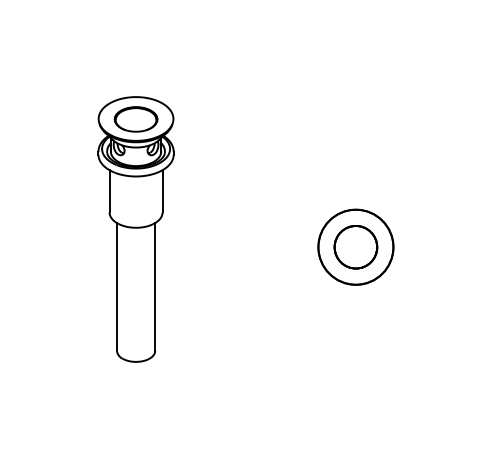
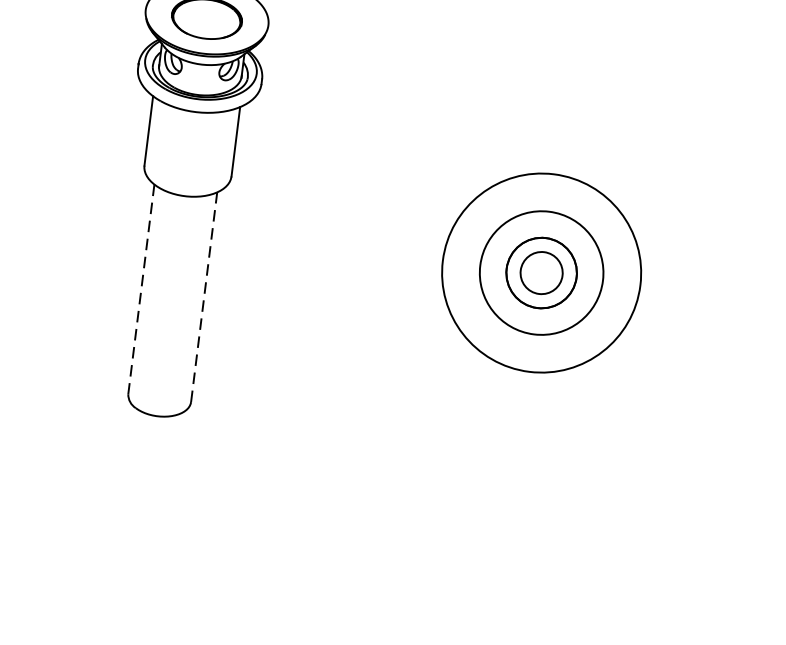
circle: (355, 246) -> (541, 271), size x1.6
circle: (355, 247) -> (540, 273), size x0.6
line: (116, 286) -> (140, 288), solid -> dashed
line: (155, 286) -> (204, 296), solid -> dashed

